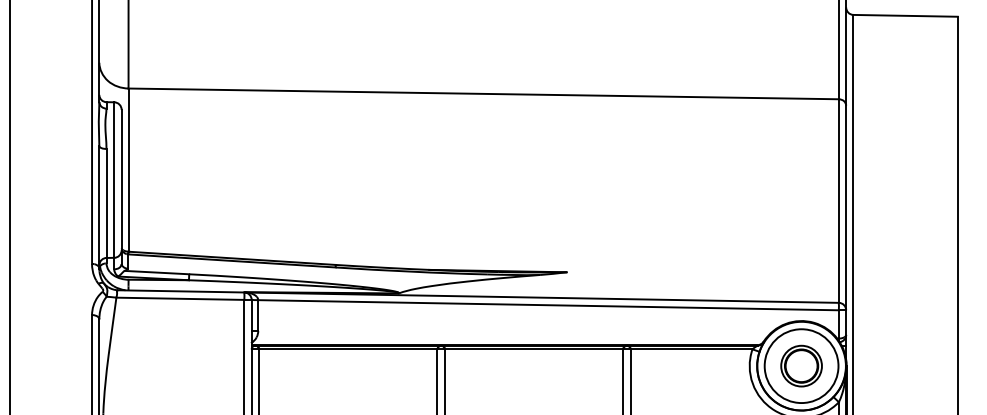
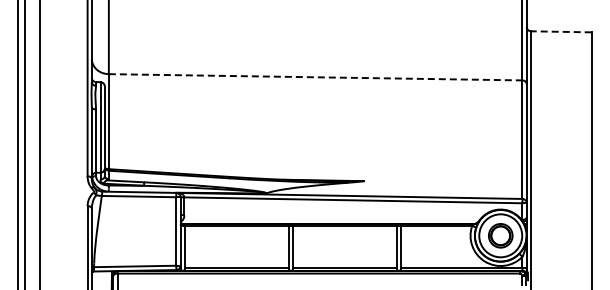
line: (904, 15) -> (560, 31), solid -> dashed
line: (483, 94) -> (315, 77), solid -> dashed

